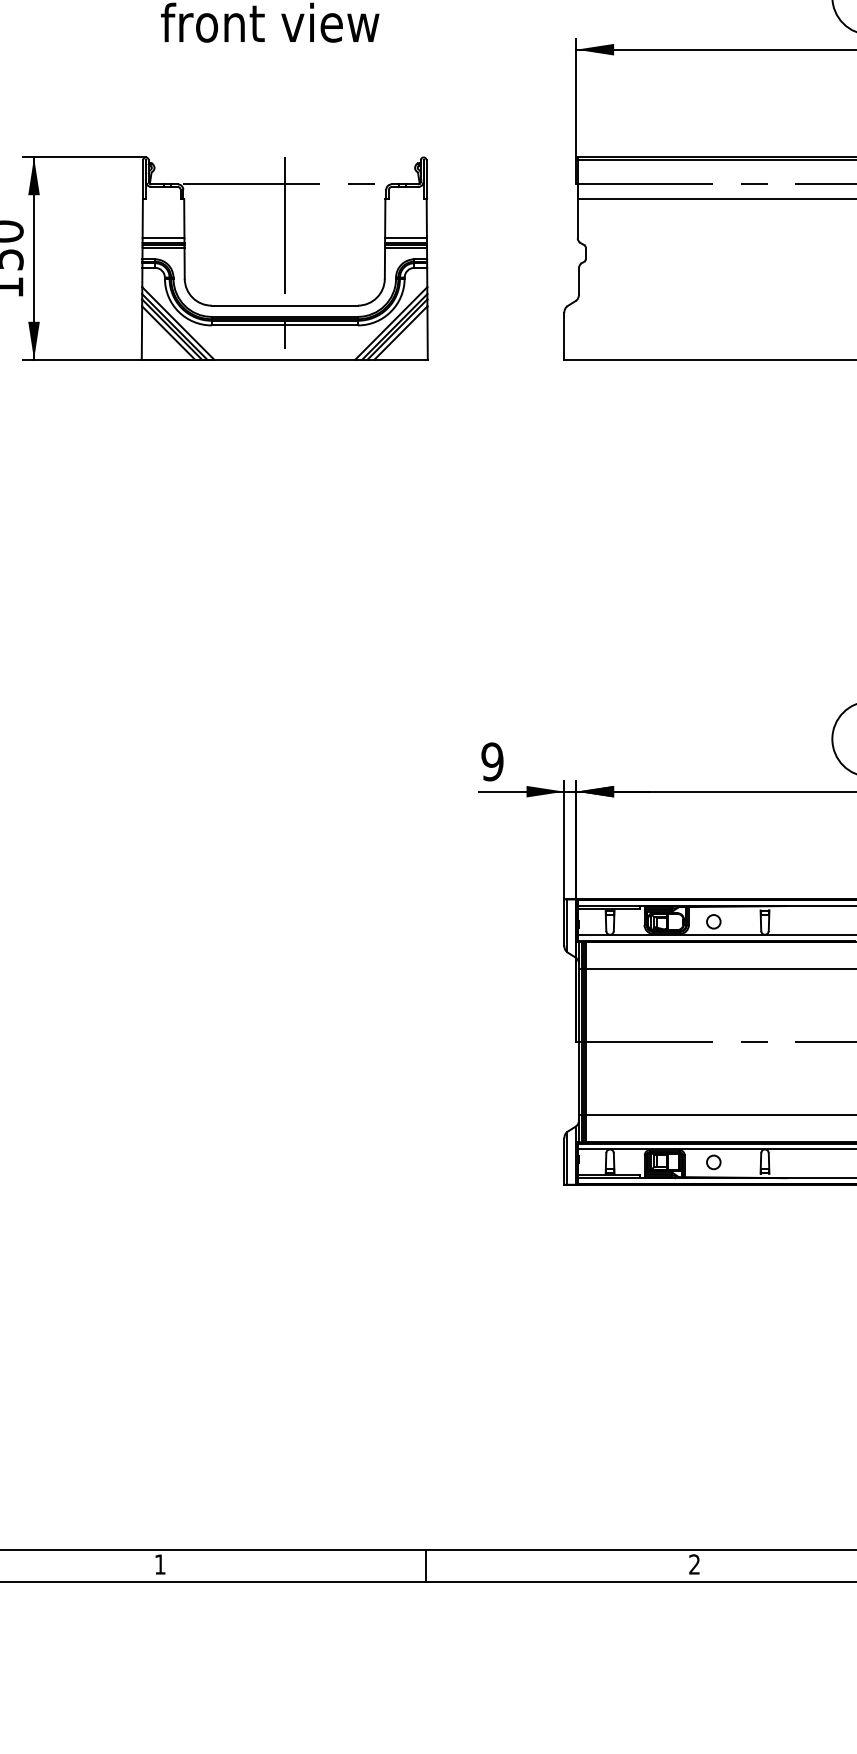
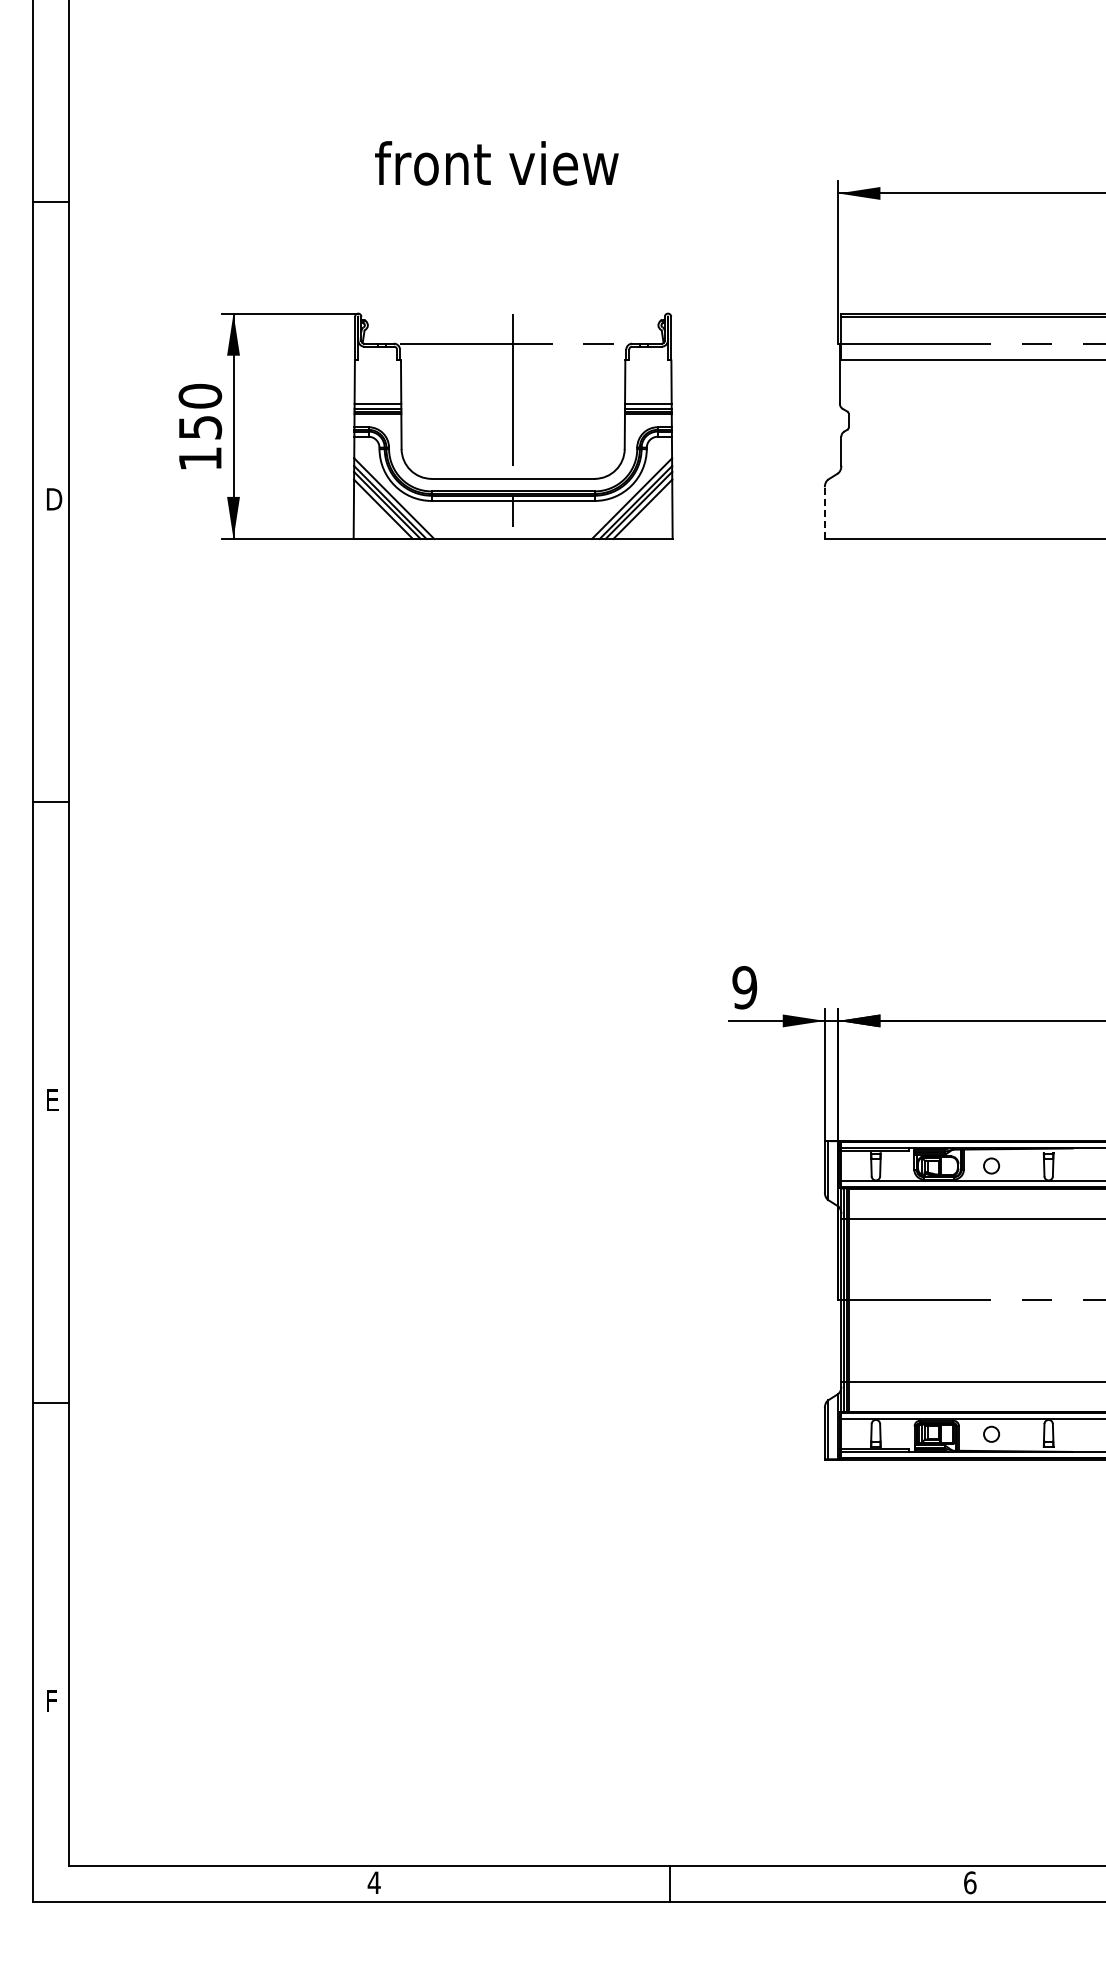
line: (563, 336) -> (824, 513), solid -> dashed
text: (159, 1564) -> (373, 1882), 1 -> 4
text: (694, 1564) -> (970, 1882), 2 -> 6

